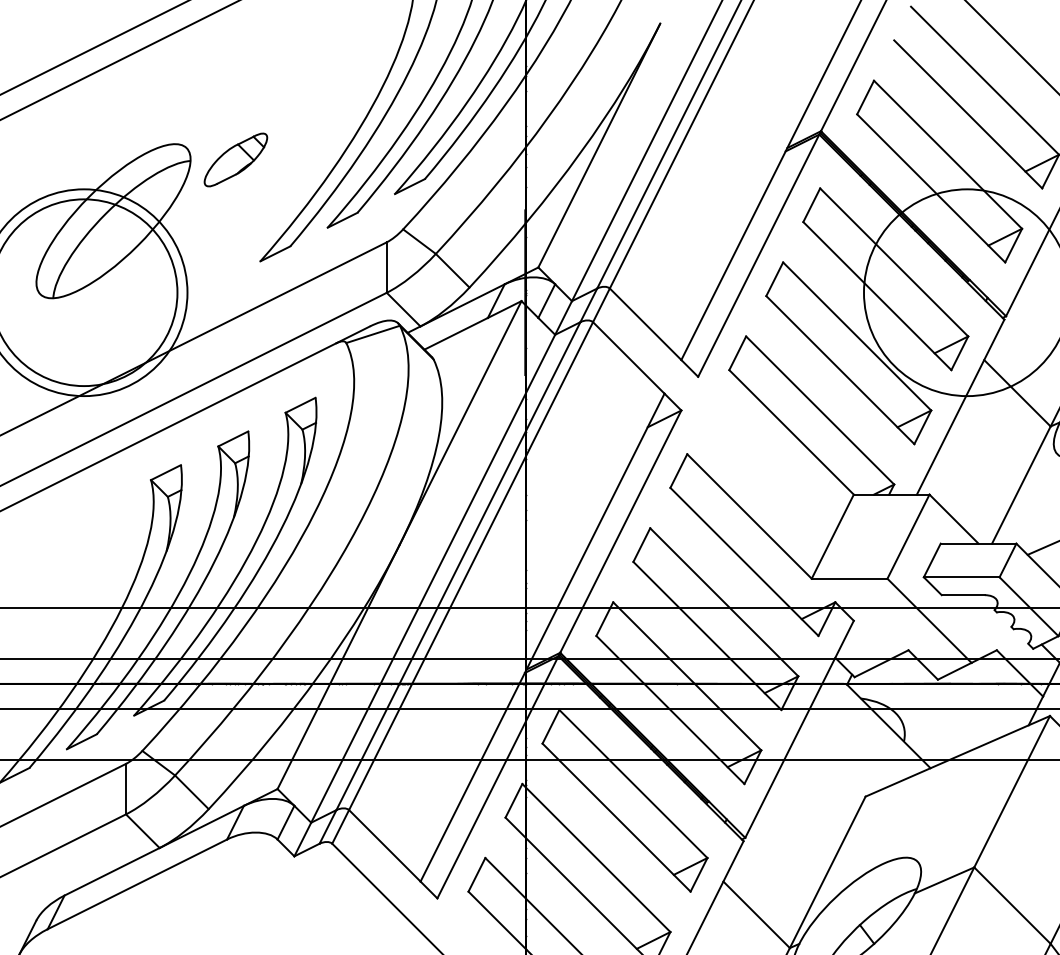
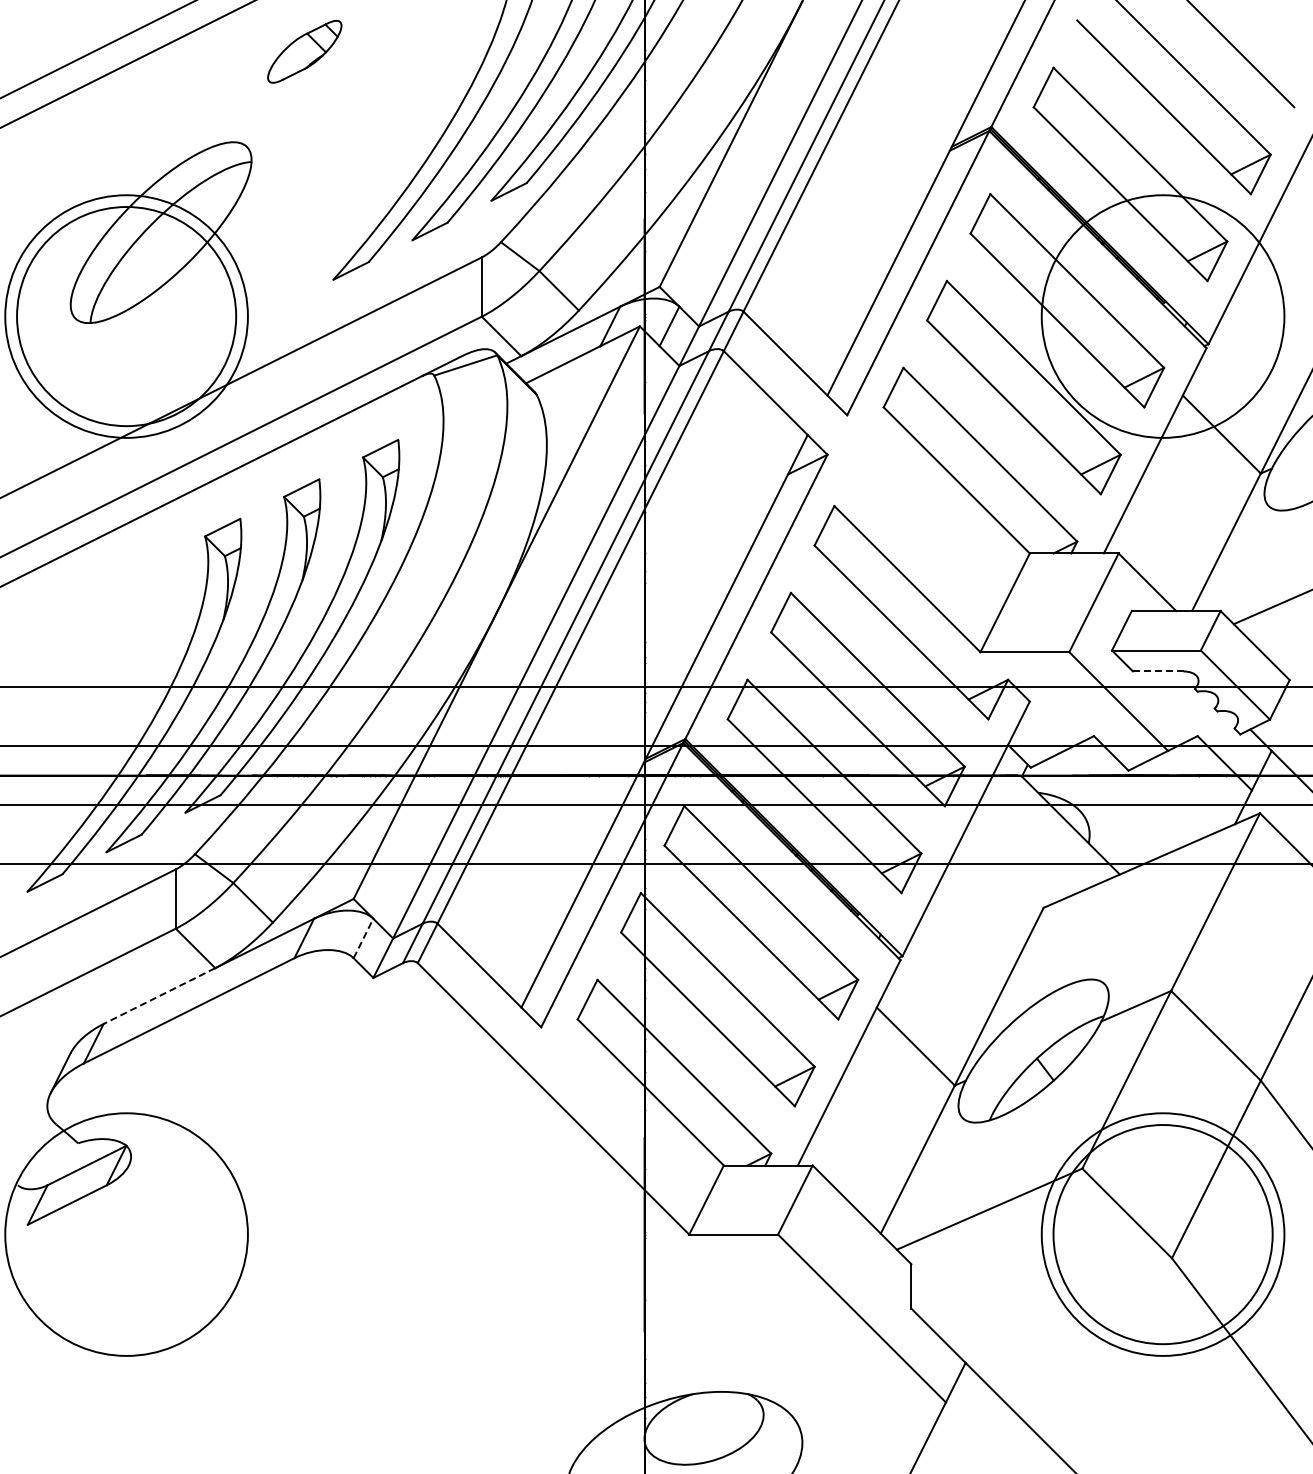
part: (235, 159) -> (304, 51), moved
line: (963, 595) -> (1158, 671), solid -> dashed
line: (285, 822) -> (363, 938), solid -> dashed
line: (112, 872) -> (159, 996), solid -> dashed

